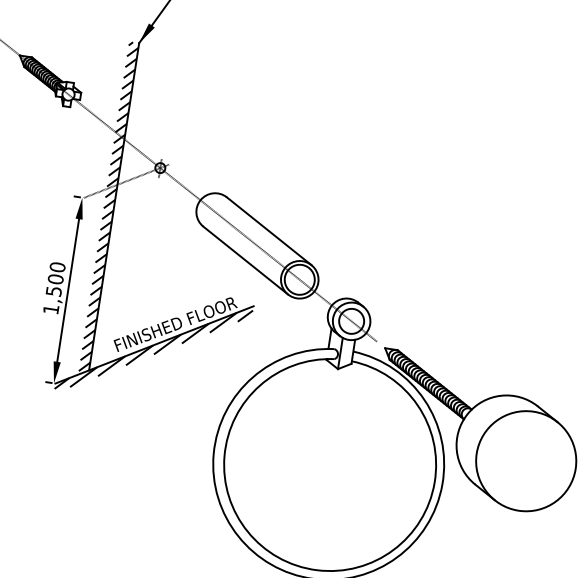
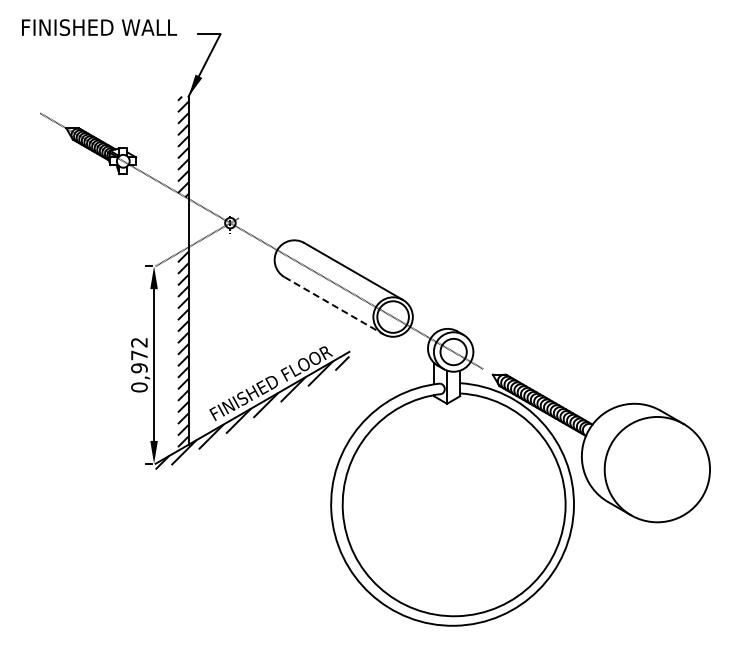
hatch: (116, 159) -> (183, 221), removed
line: (246, 260) -> (334, 305), solid -> dashed
text: (54, 287) -> (139, 364), 1,500 -> 0,972

